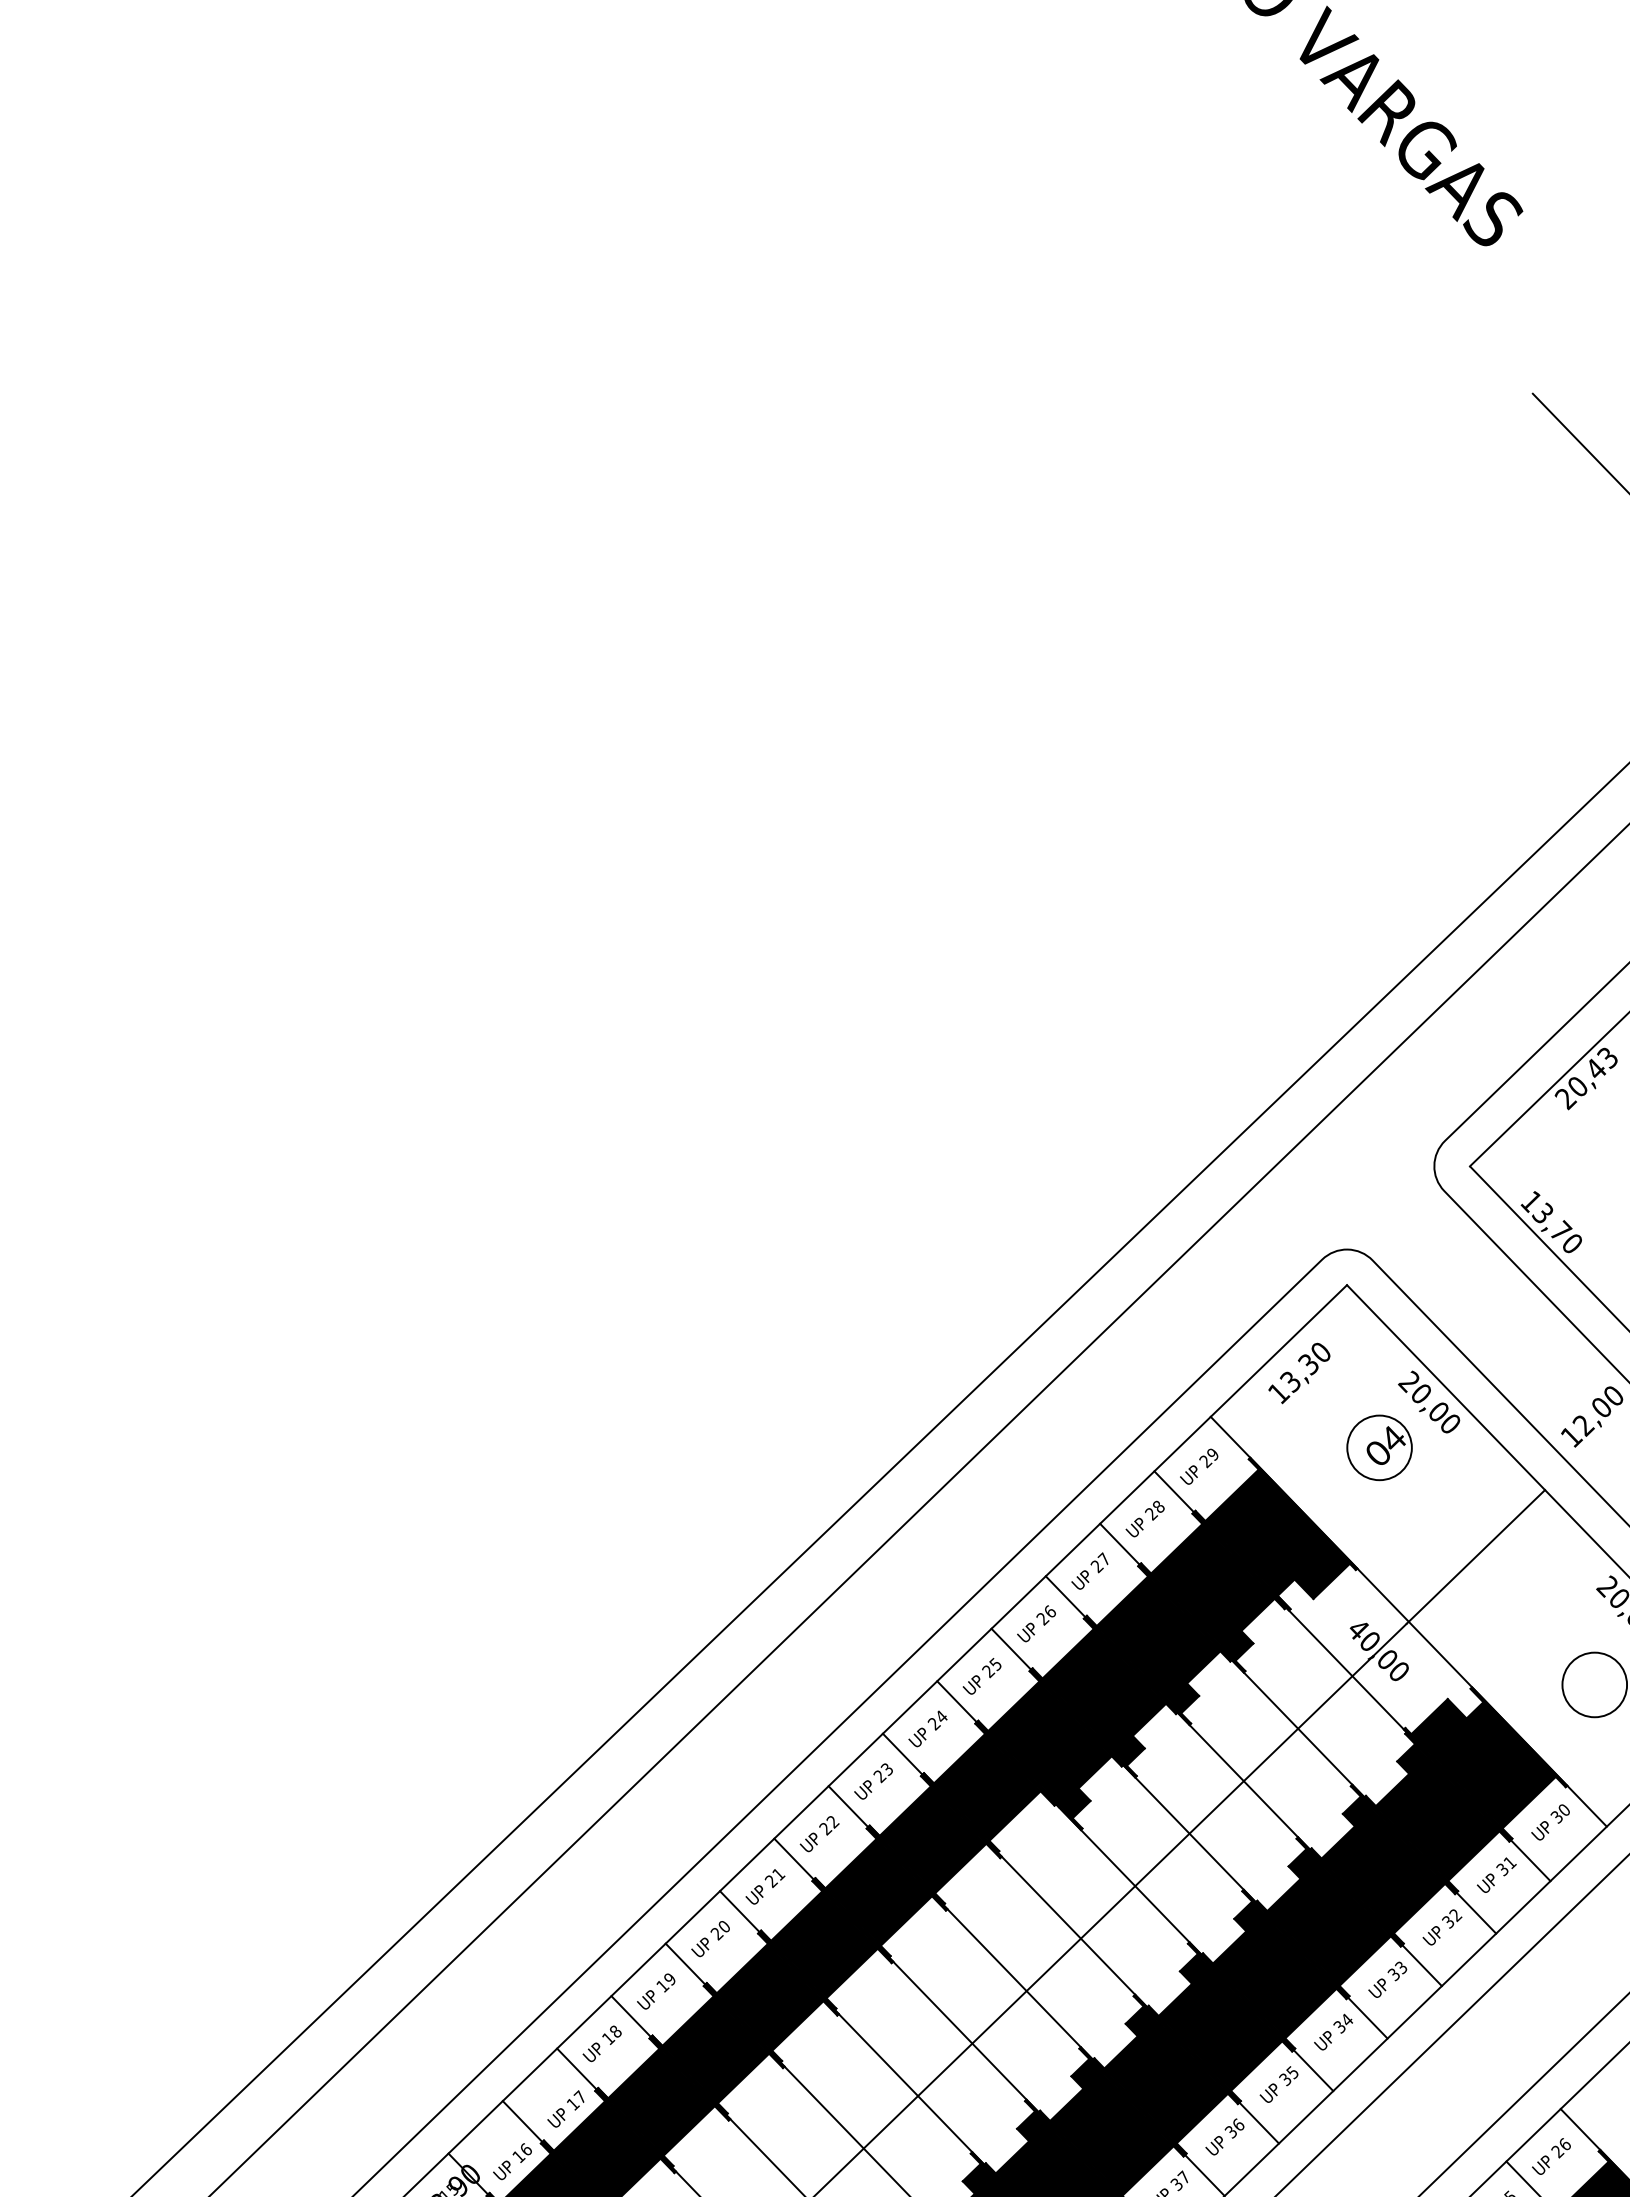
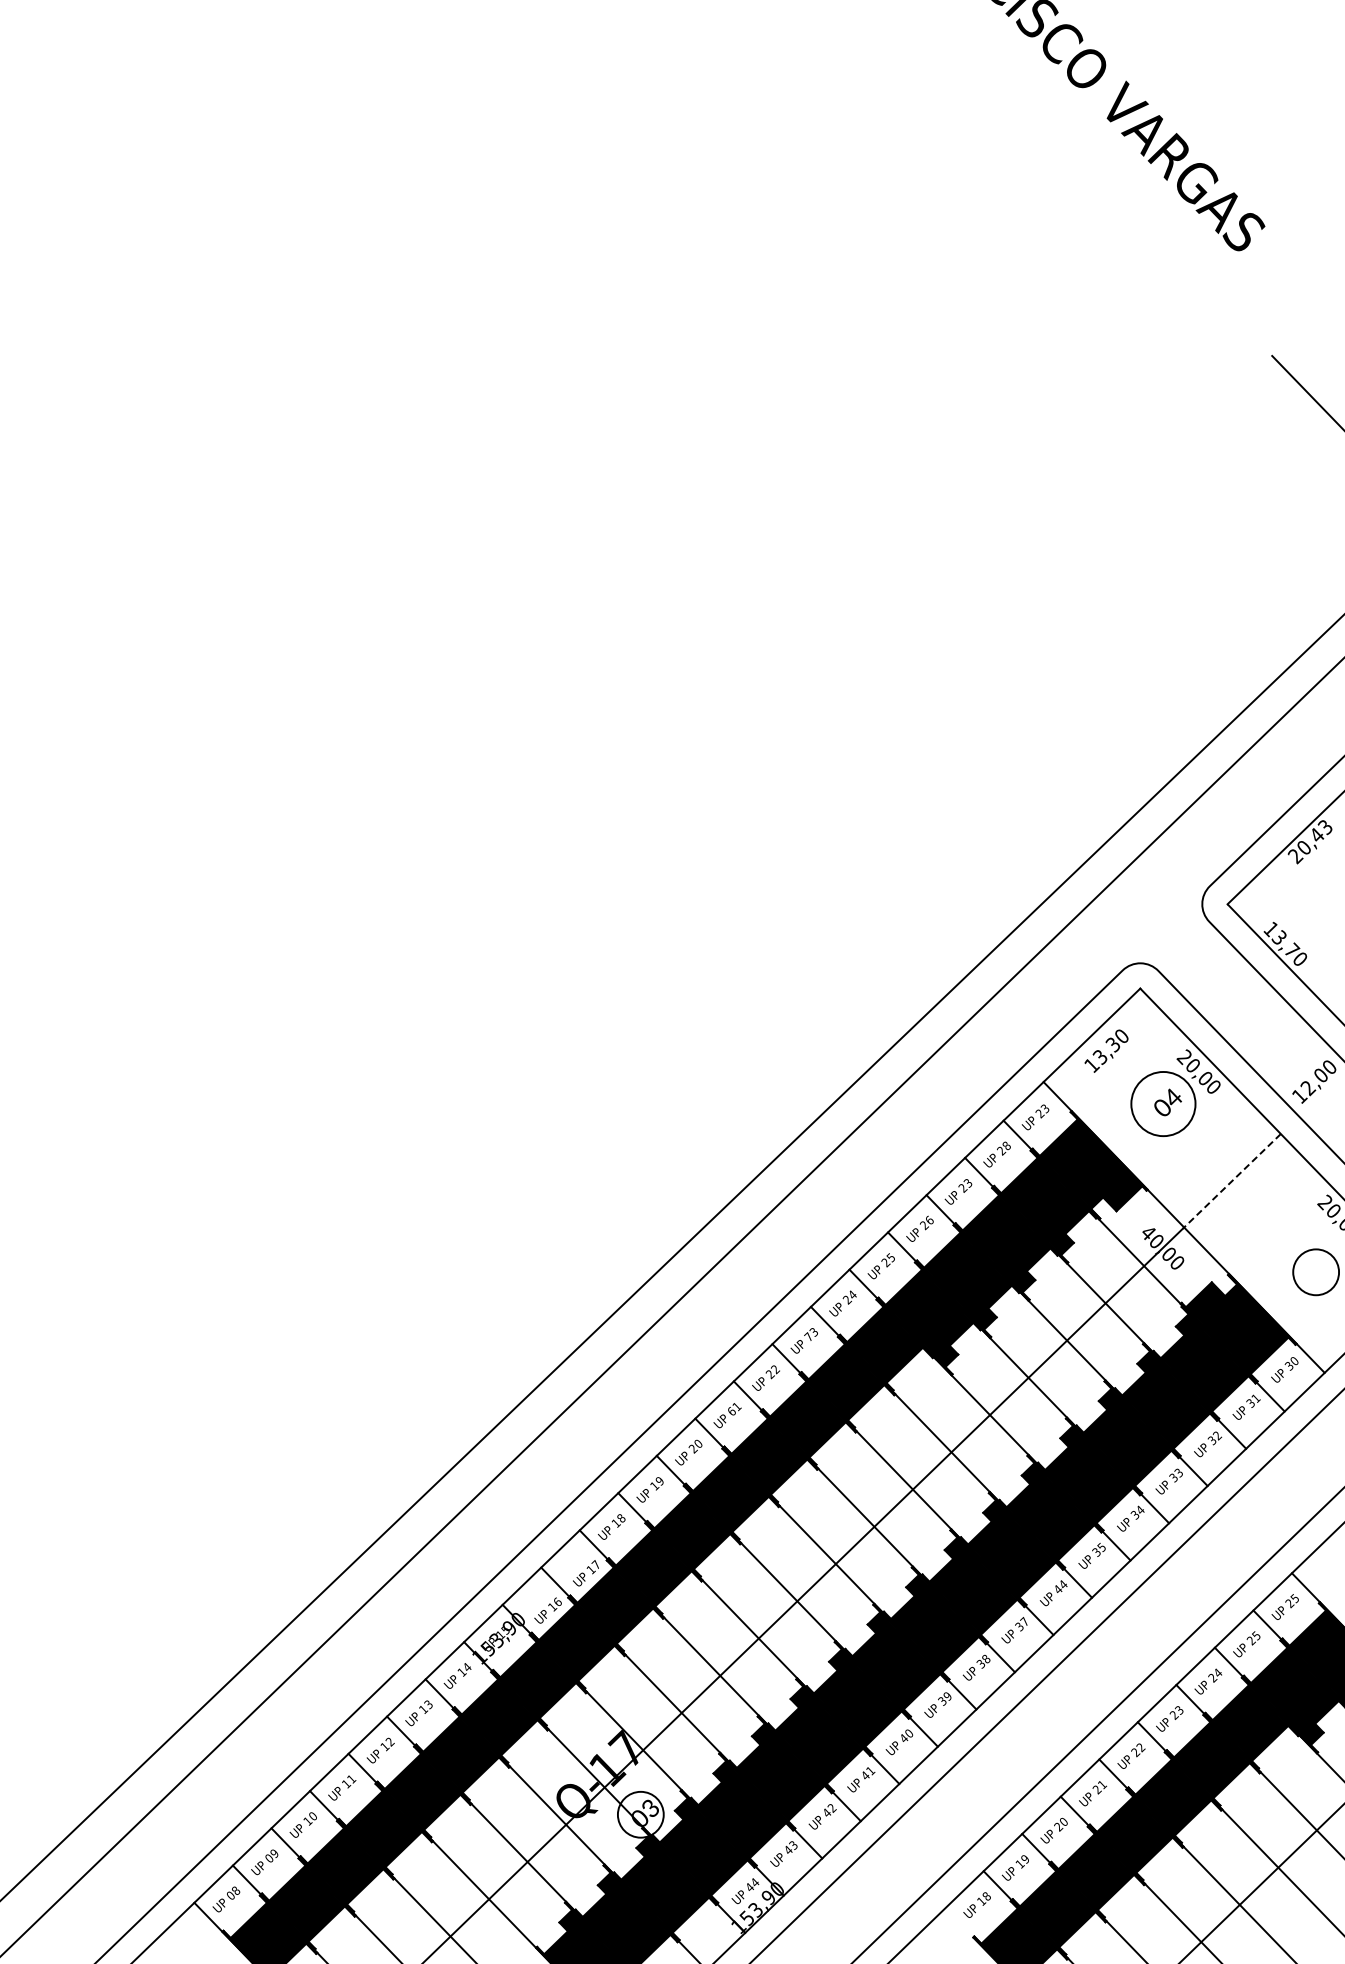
circle: (1379, 1447) -> (1163, 1103), size x1.4
text: (1211, 1454) -> (1044, 1108), 29 -> 23
line: (1475, 1556) -> (1231, 1181), solid -> dashed
text: (1103, 1558) -> (967, 1182), 27 -> 23
text: (879, 1775) -> (808, 1336), 23 -> 73
text: (770, 1881) -> (731, 1411), 21 -> 61
text: (1234, 2129) -> (1060, 1587), 36 -> 44
text: (1564, 2144) -> (1294, 1598), 26 -> 25

